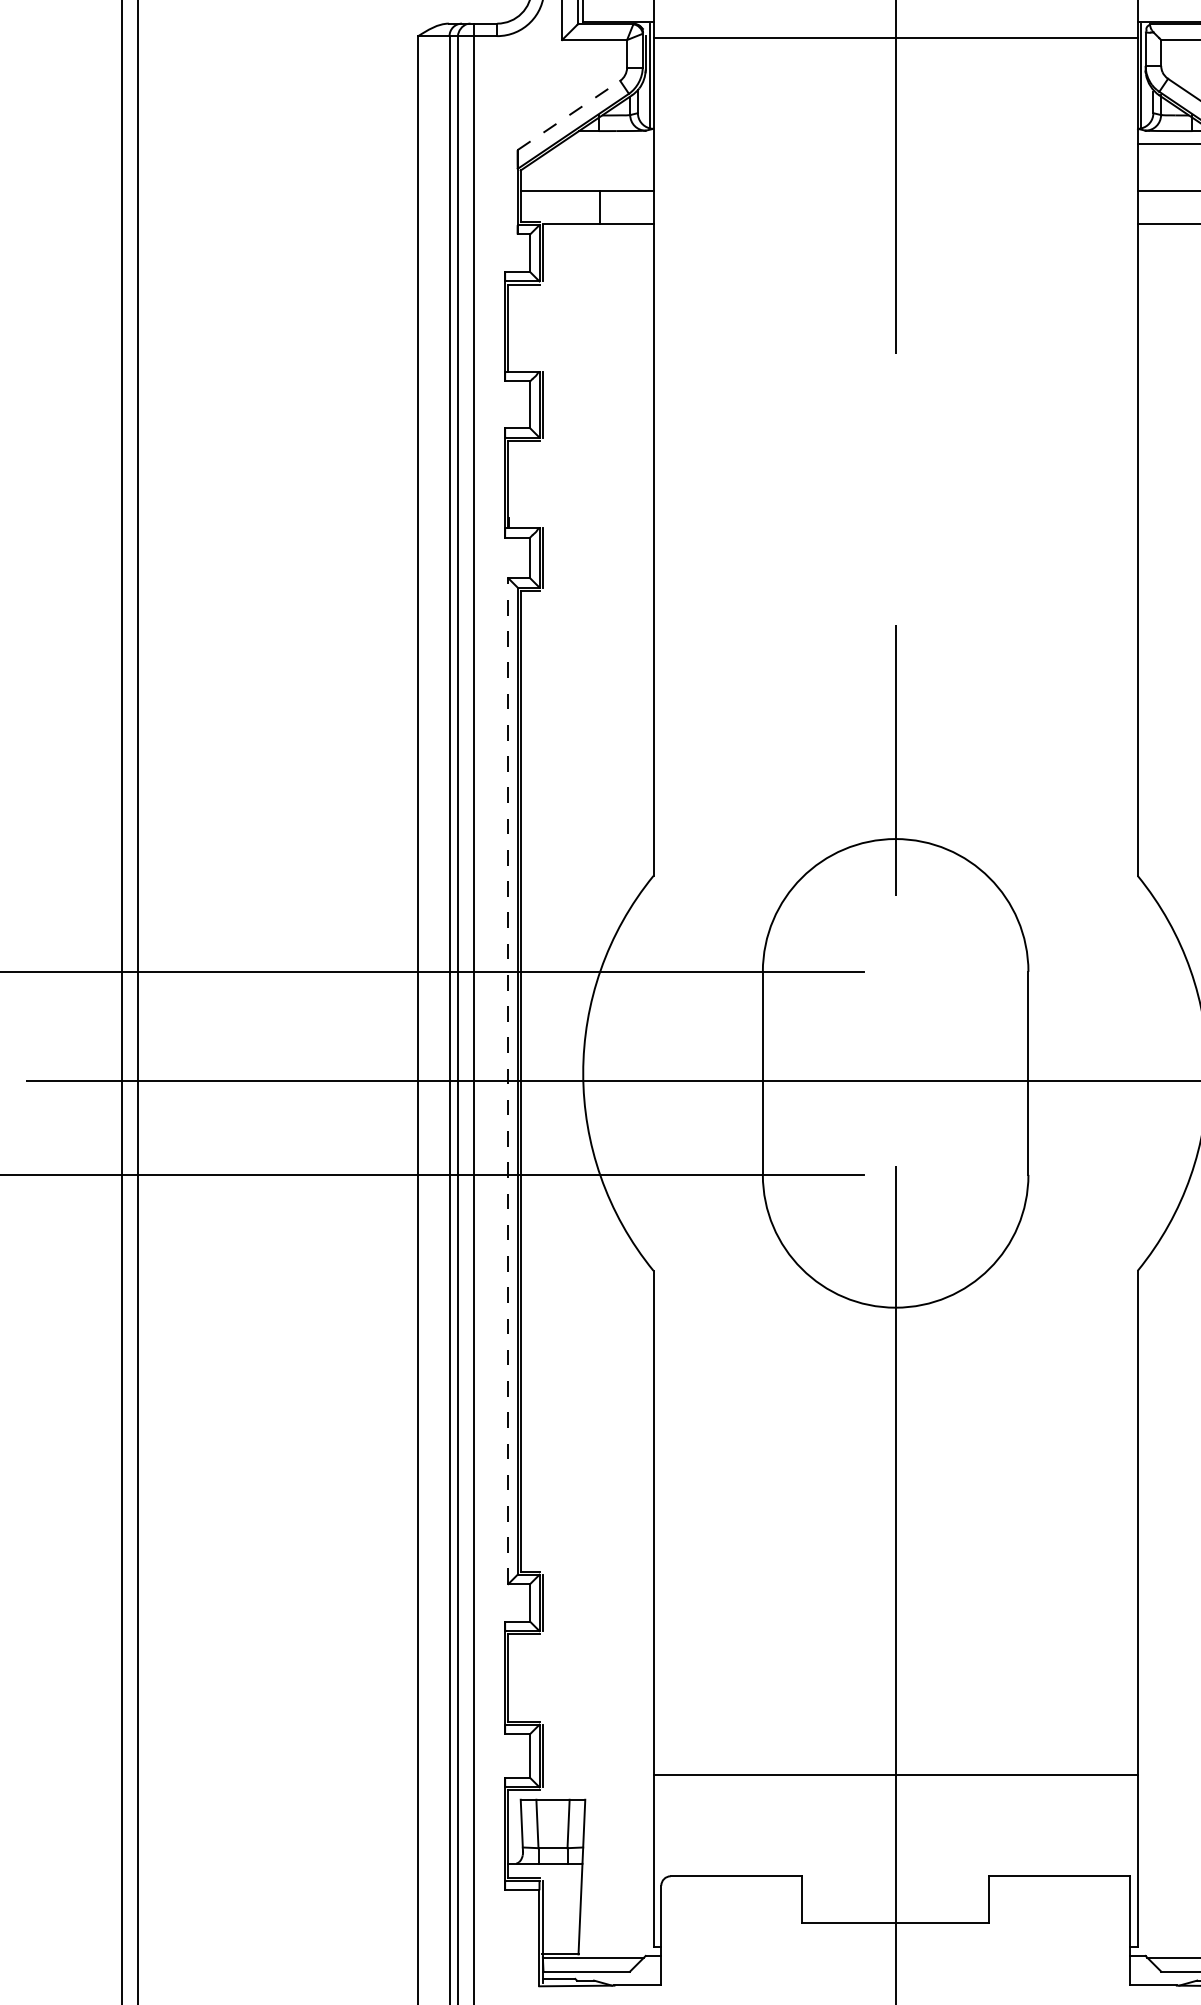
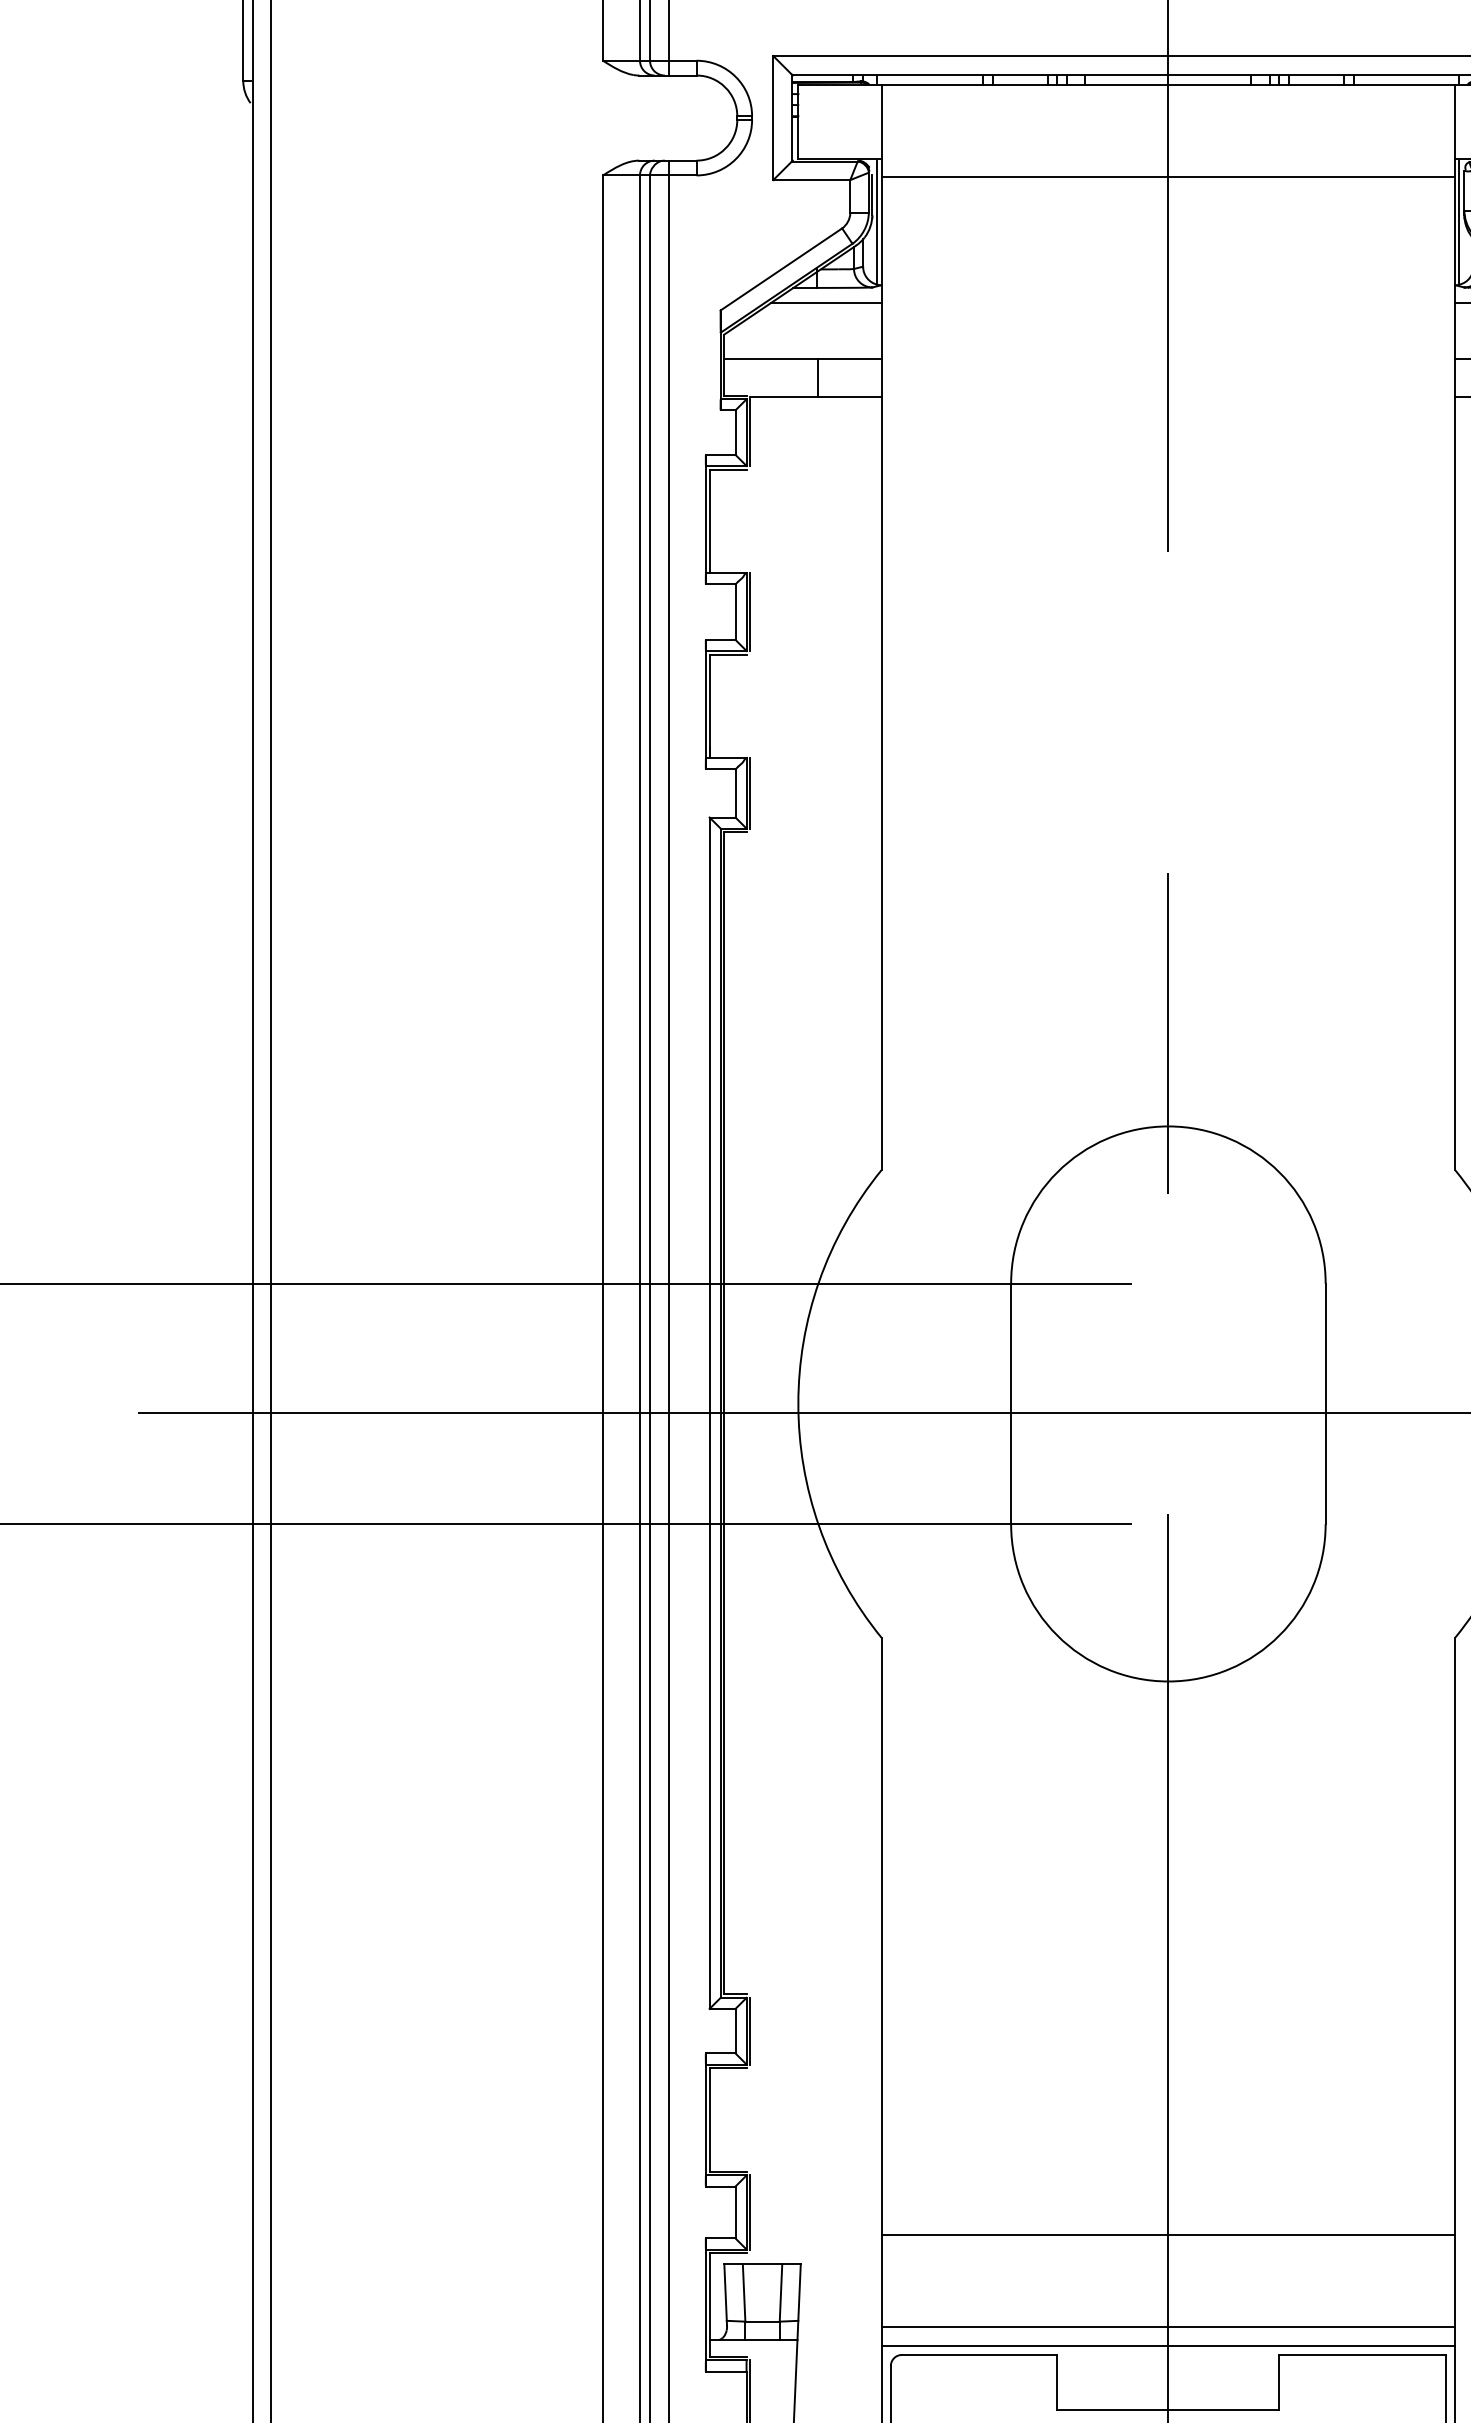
line: (568, 115) -> (781, 269), dashed -> solid
line: (606, 144) -> (825, 303), added
line: (508, 1081) -> (709, 1413), dashed -> solid
line: (895, 1853) -> (1168, 2327), added
line: (895, 1868) -> (1168, 2345), added

